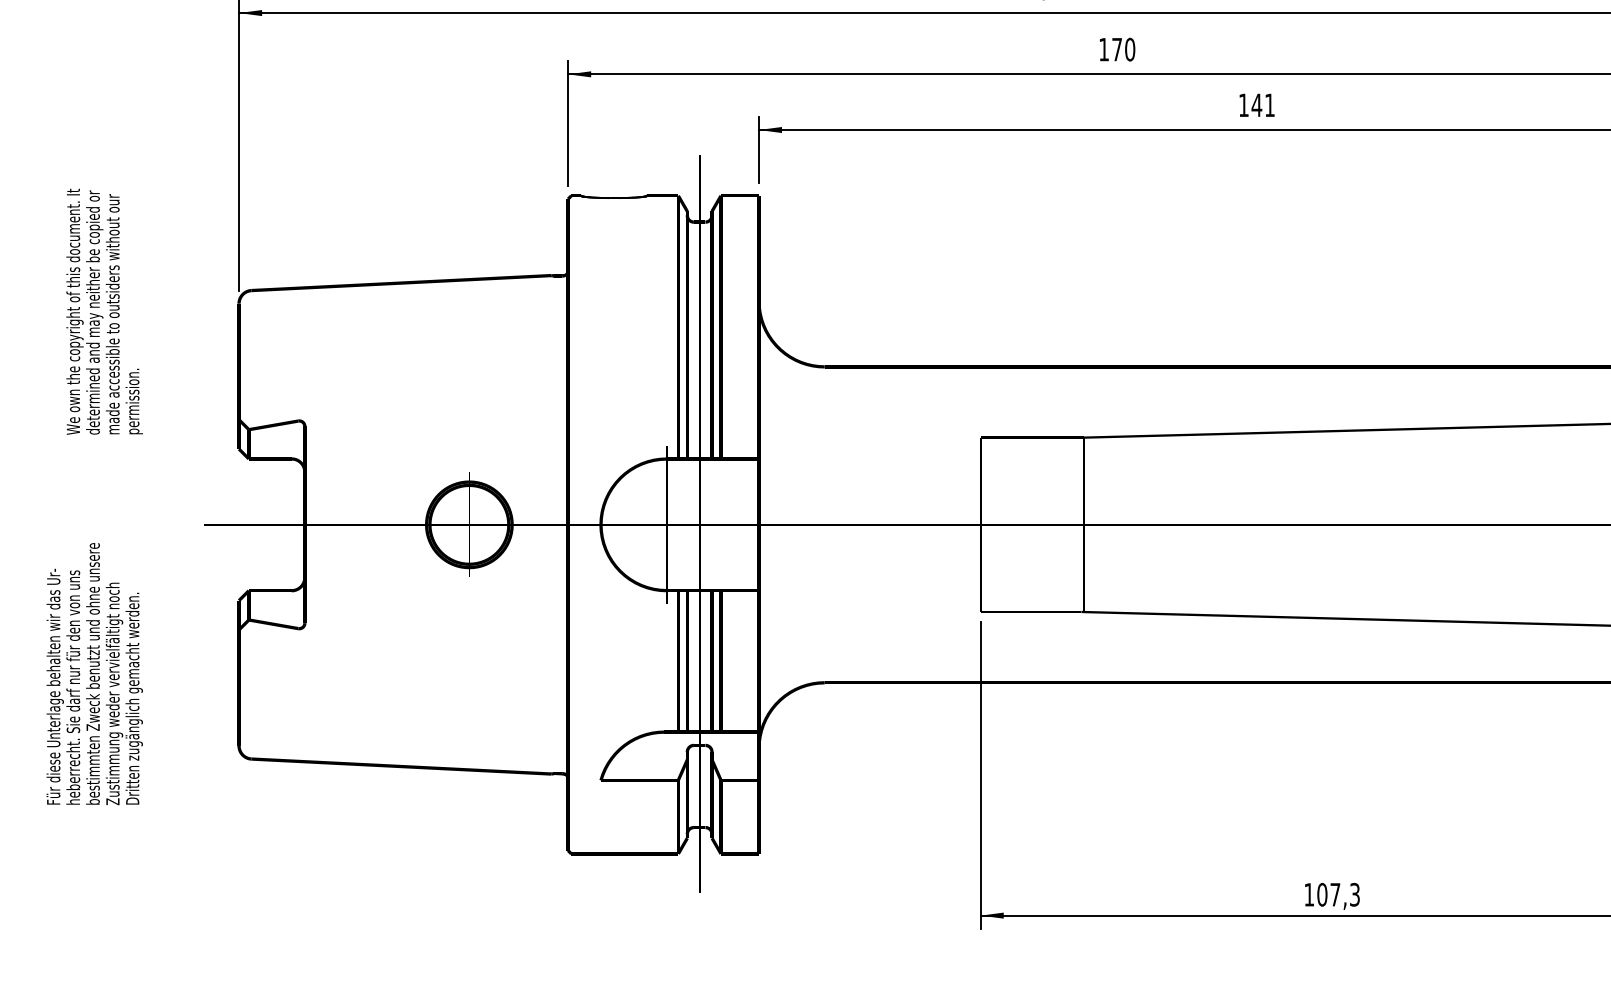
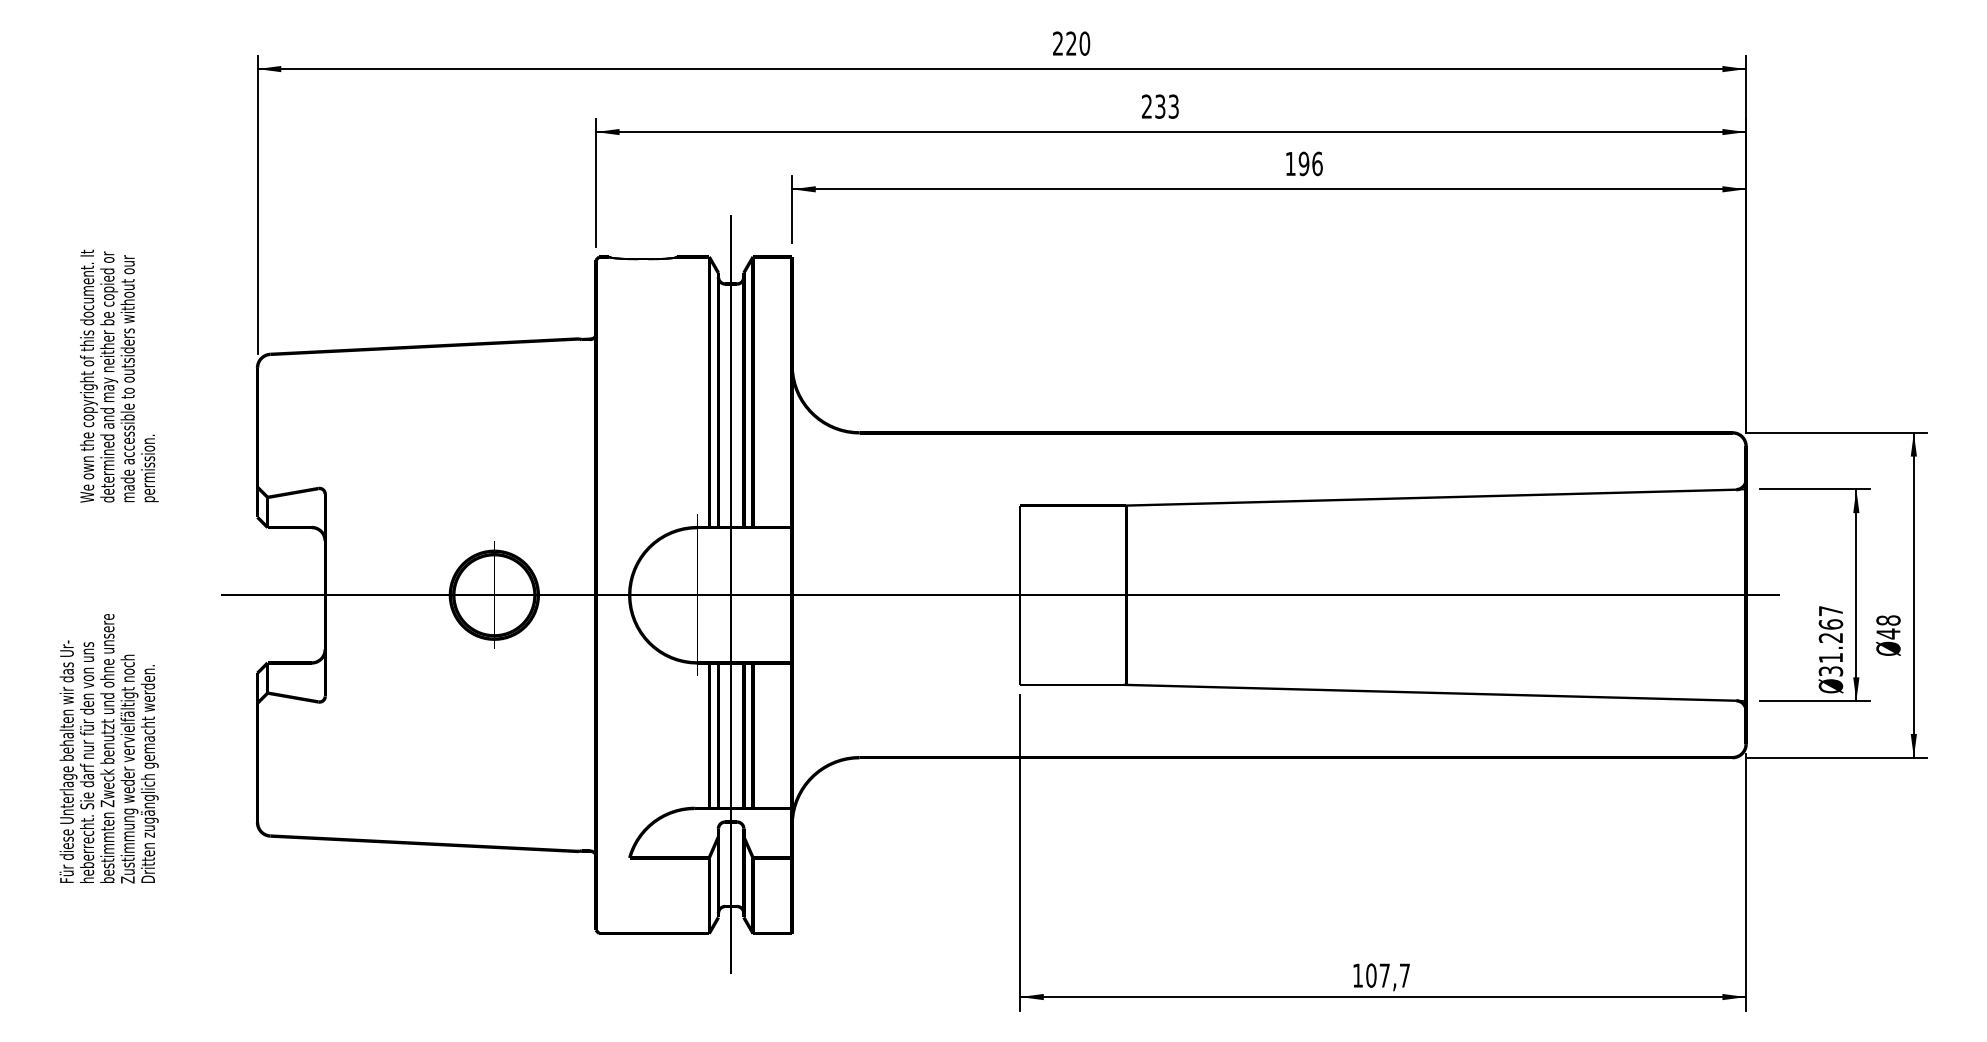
text: (1117, 49) -> (1160, 106), 170 -> 233
text: (1263, 104) -> (1310, 163), 141 -> 196
text: (1354, 894) -> (1404, 975), 107,3 -> 107,7

